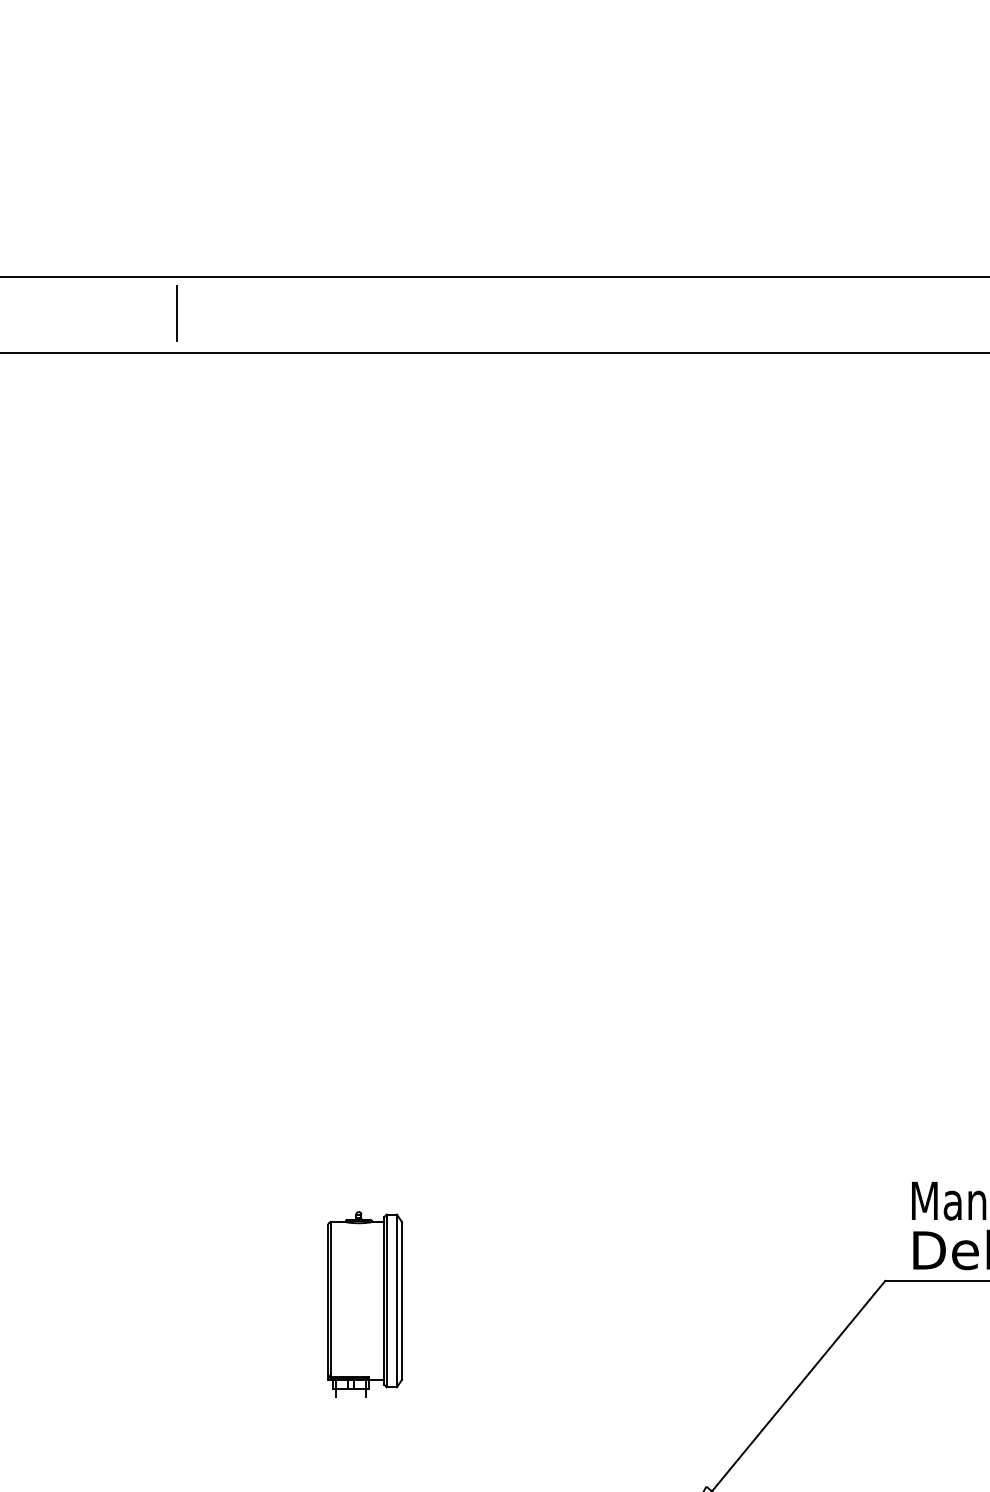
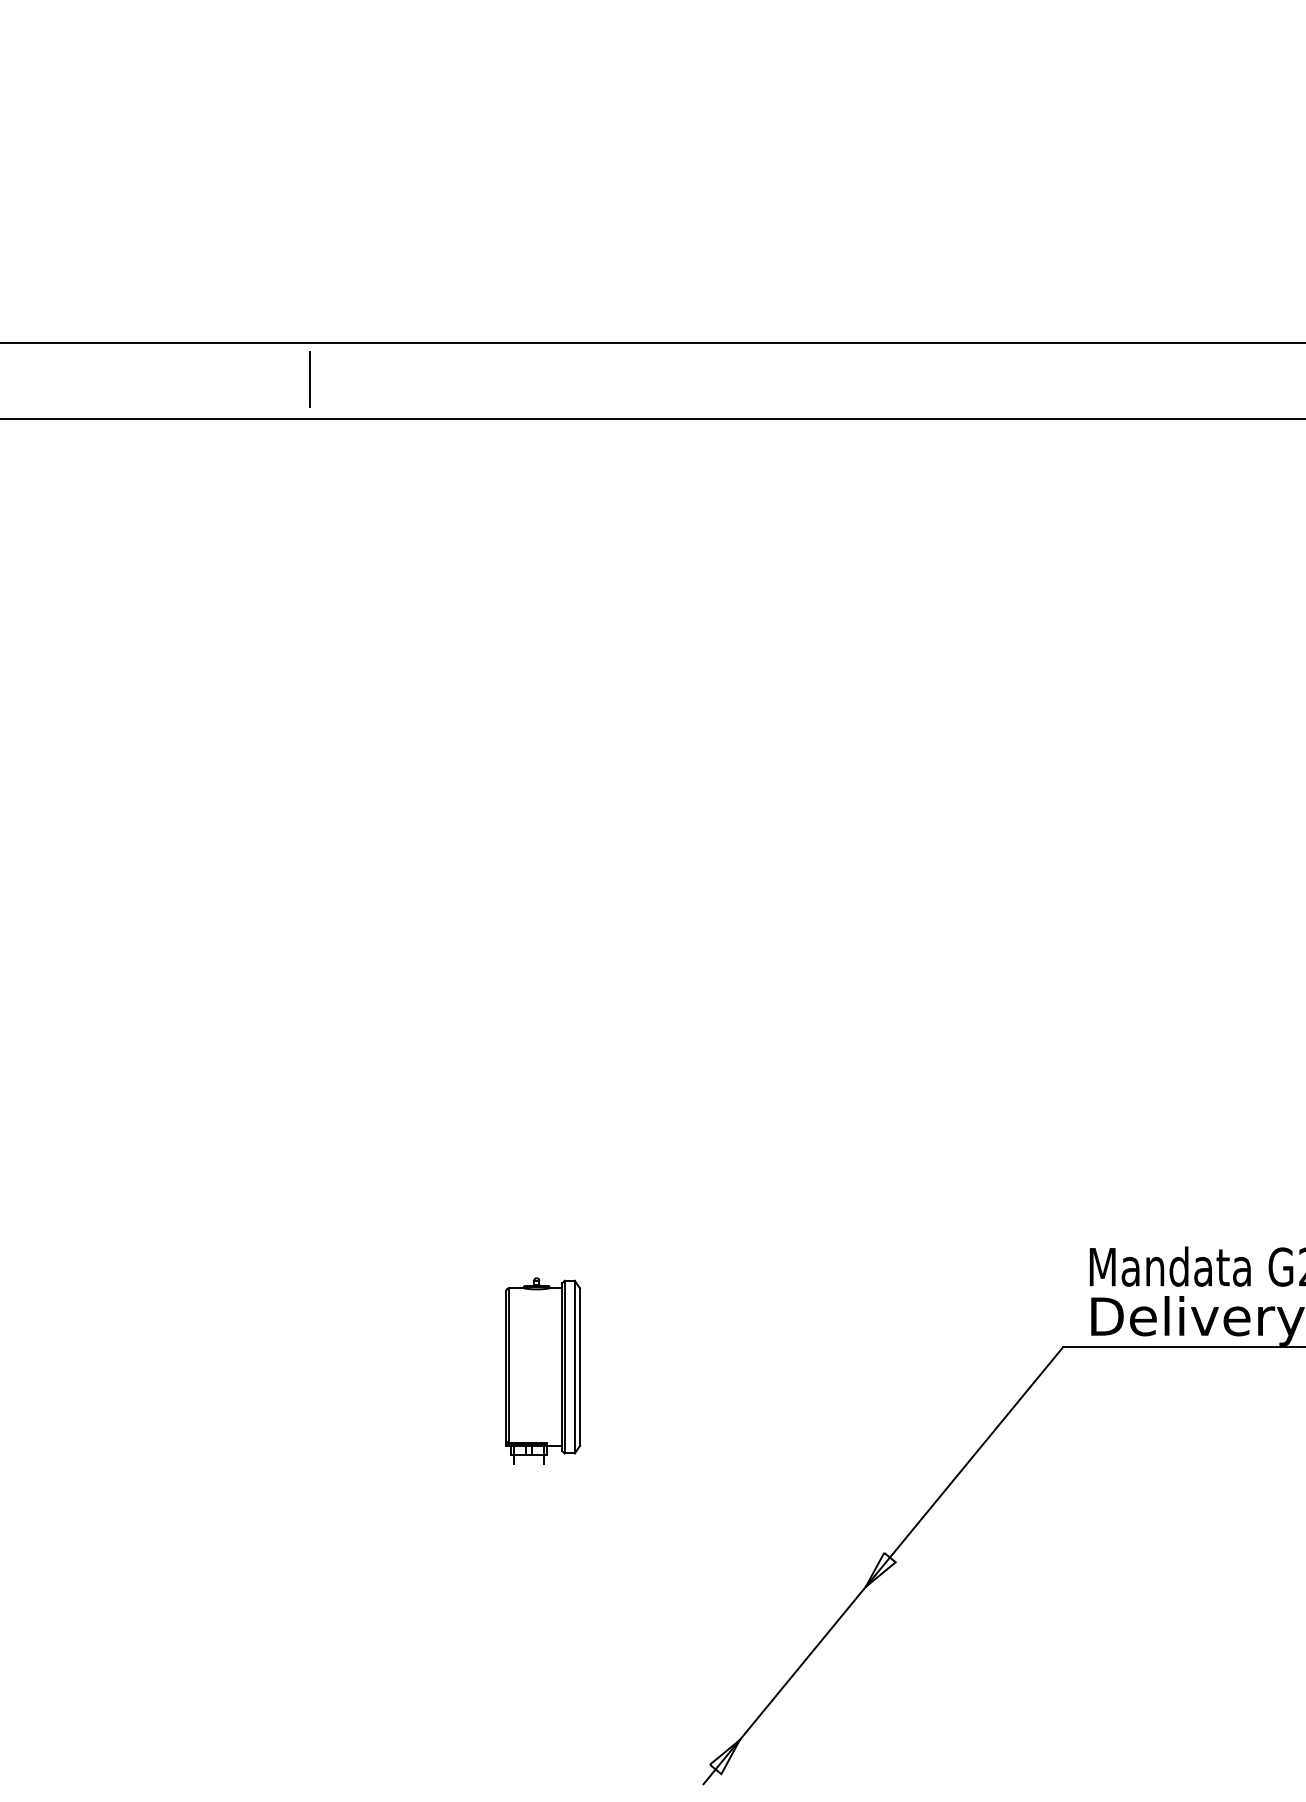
line: (176, 313) -> (309, 379), moved

